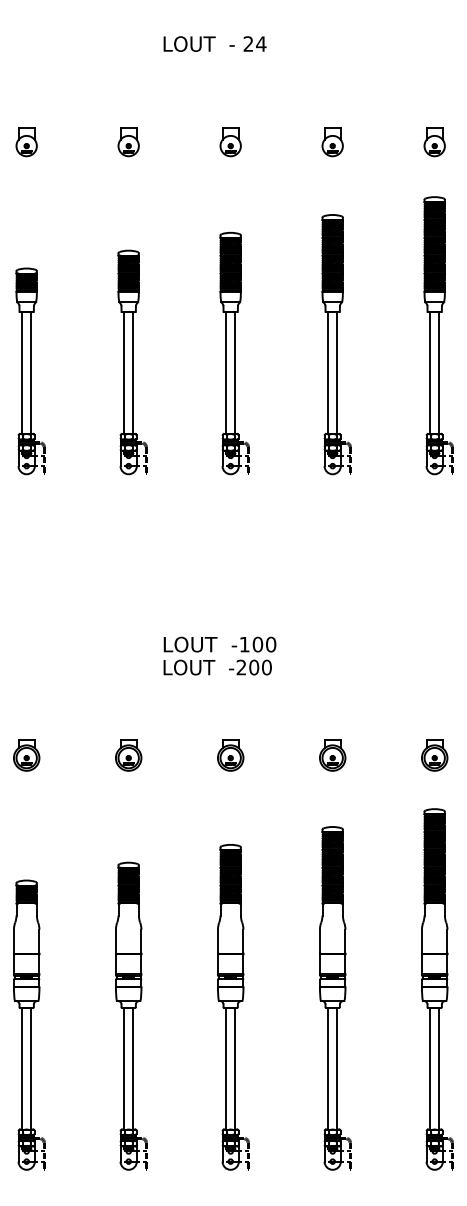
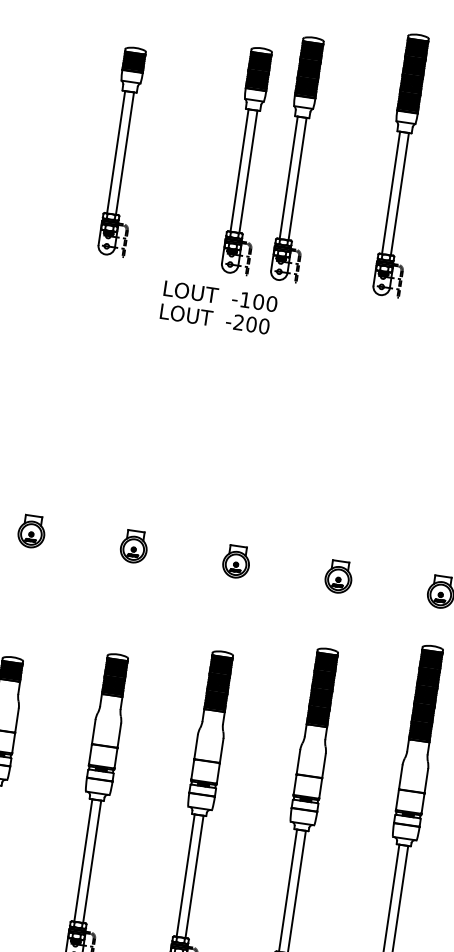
part: (132, 362) -> (249, 161), moved
part: (30, 371) -> (124, 151), moved
text: (219, 655) -> (218, 307), moved

